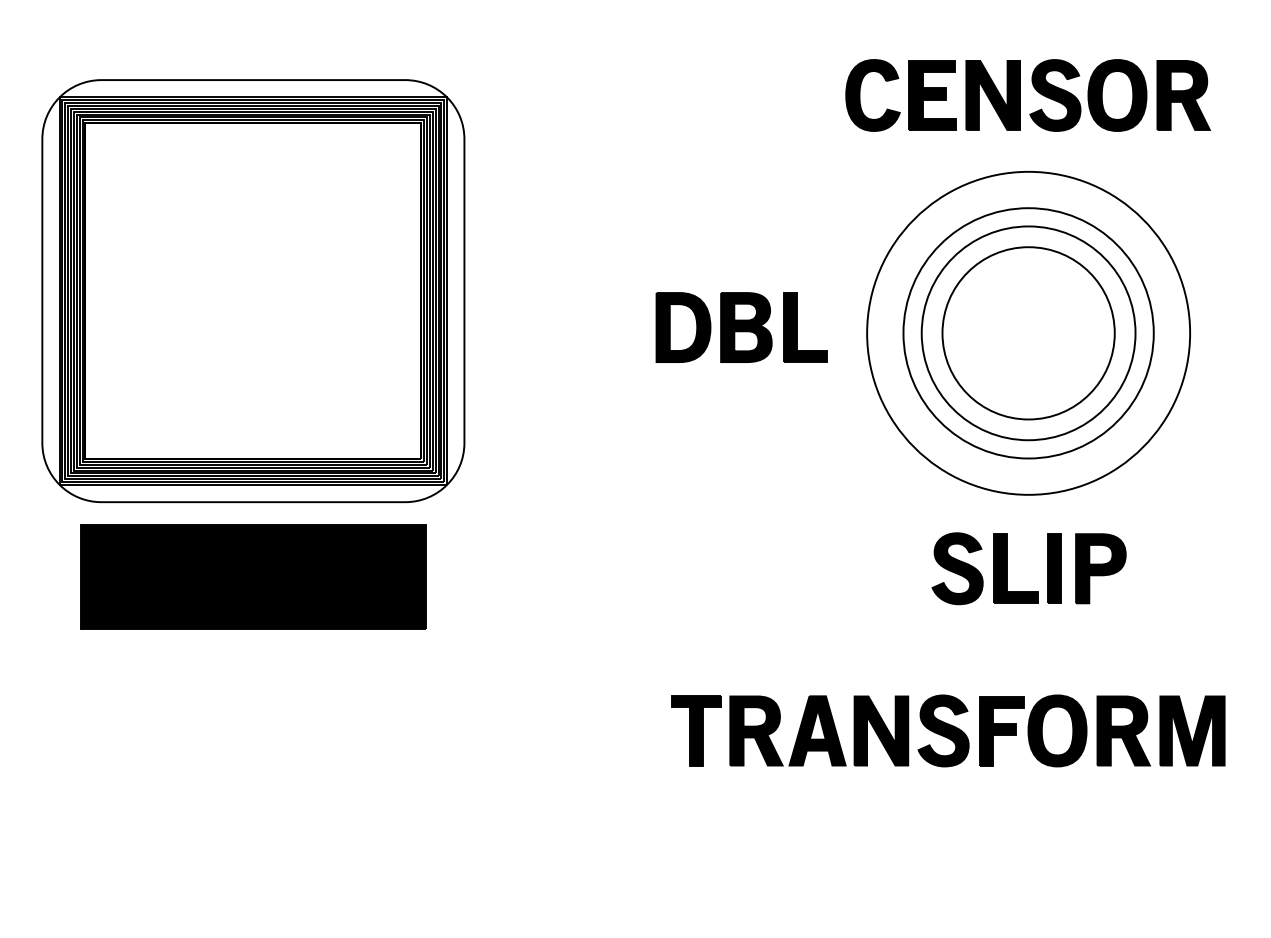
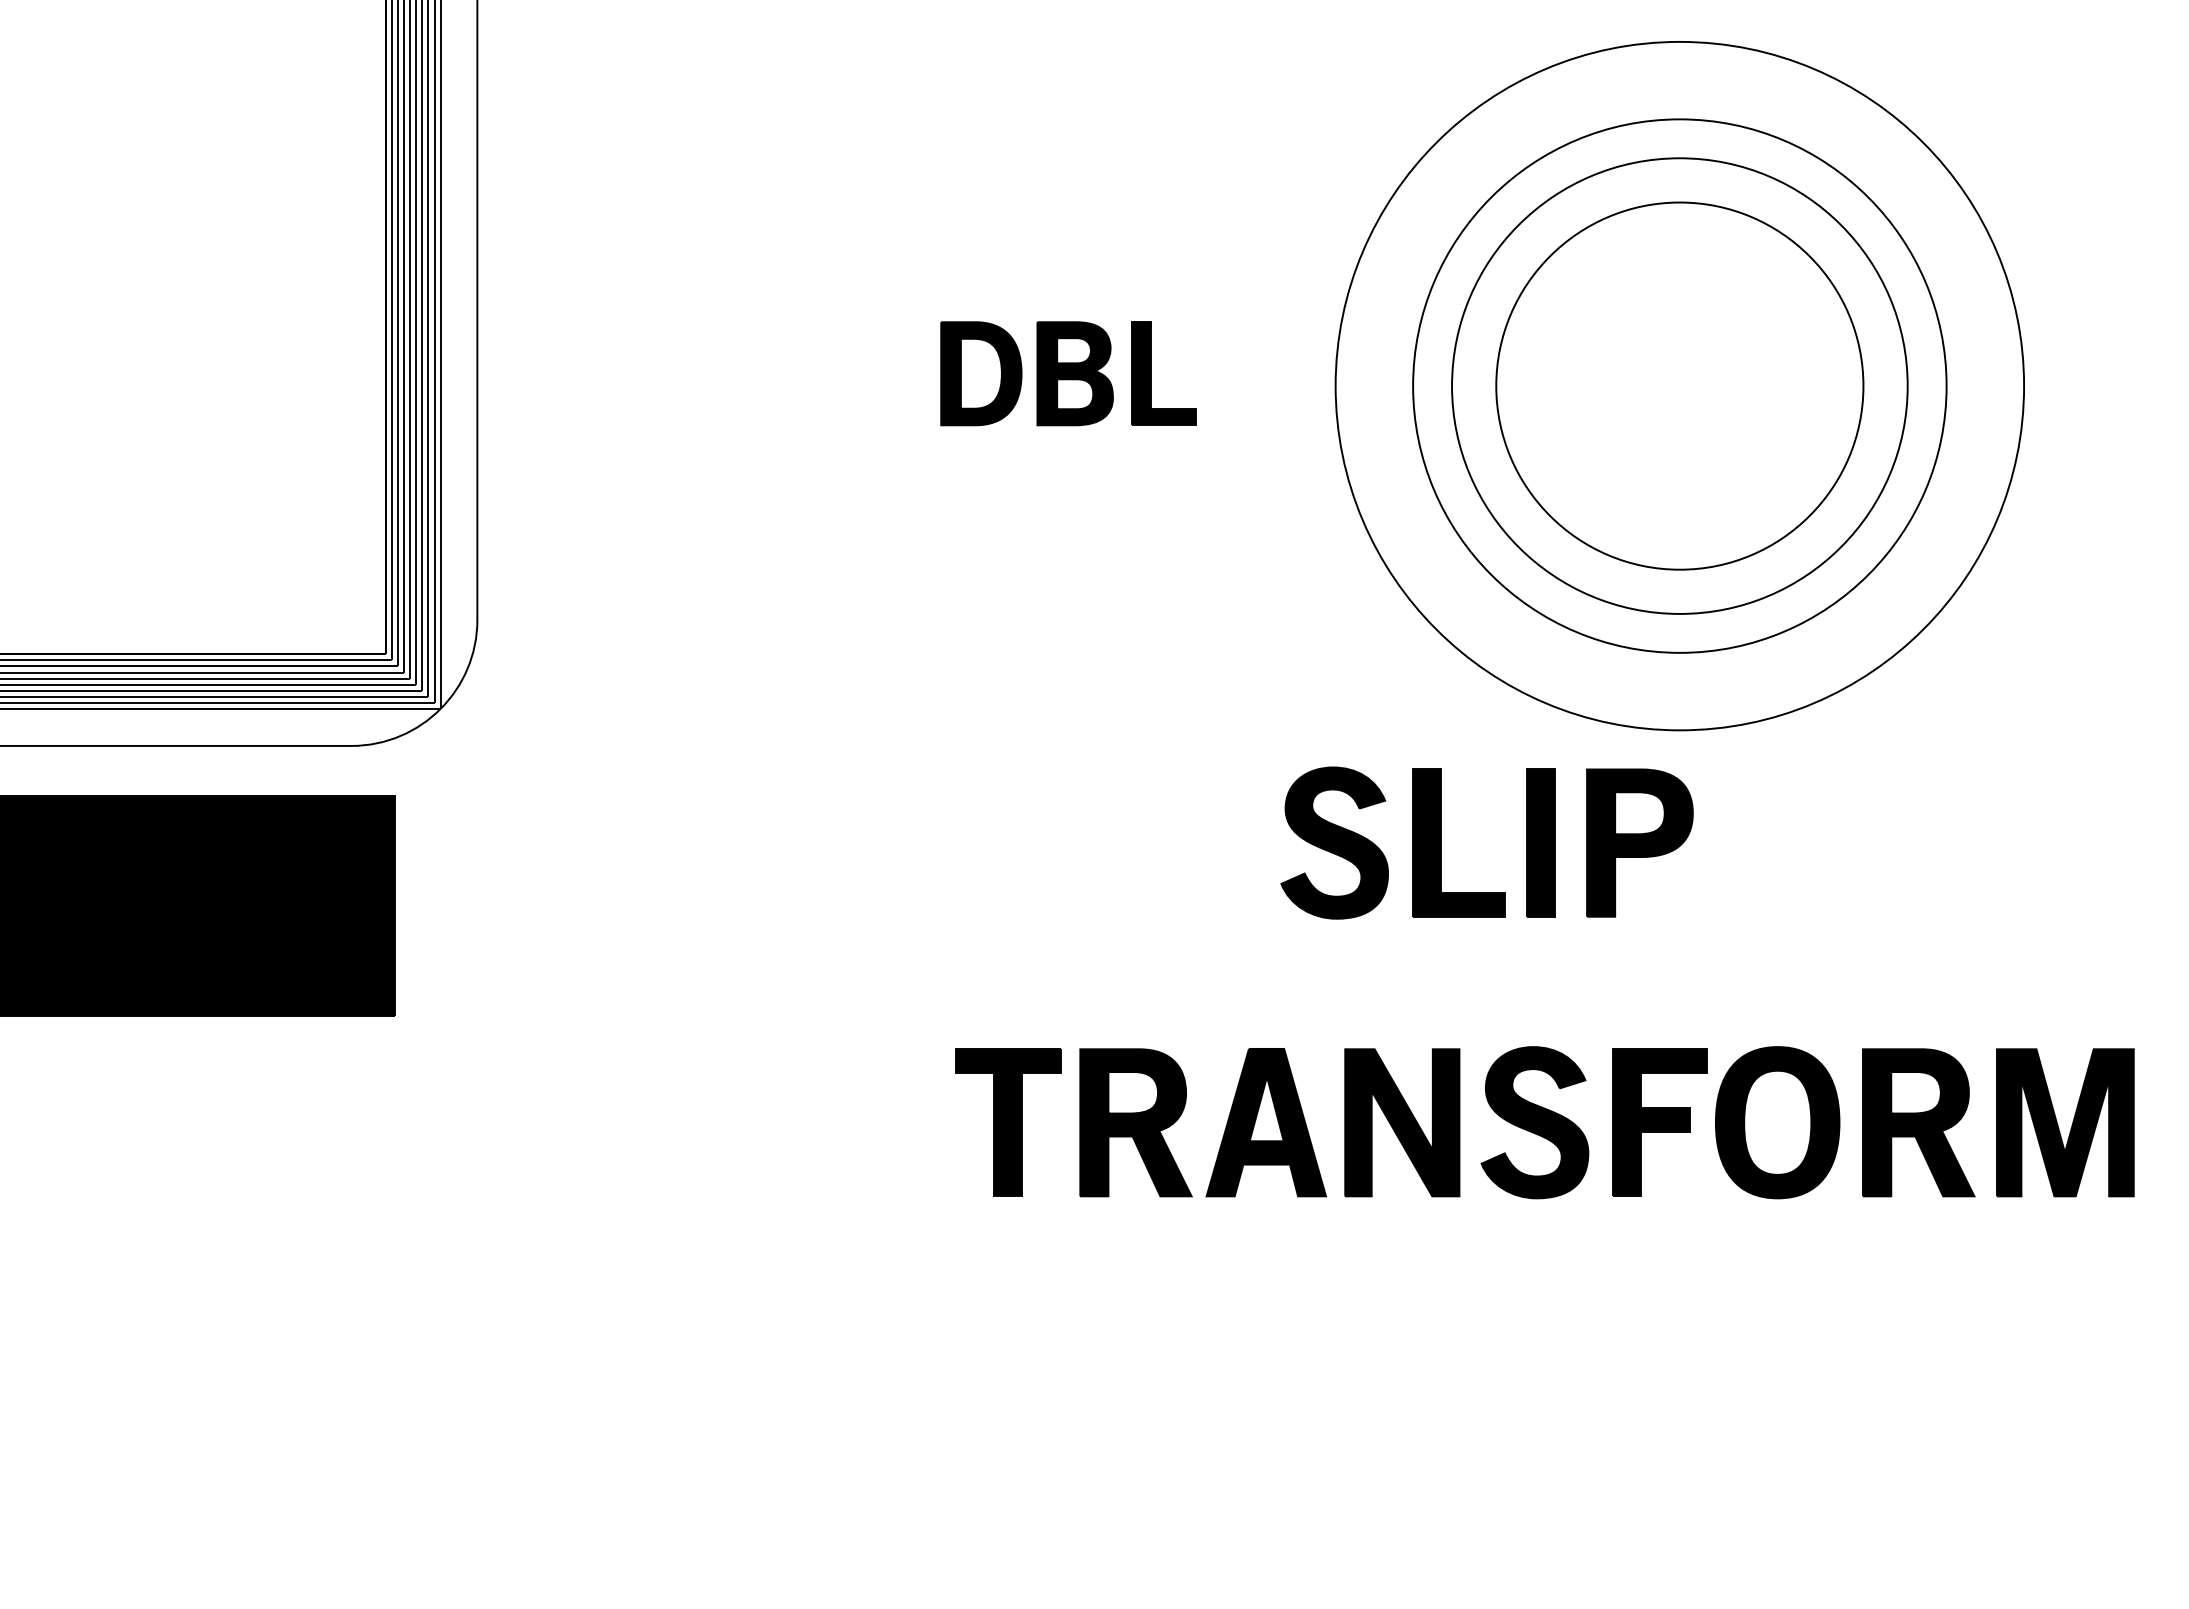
part: (741, 327) -> (1067, 373), size x0.7
part: (1047, 568) -> (1526, 842), moved
part: (948, 730) -> (1545, 1121), moved

